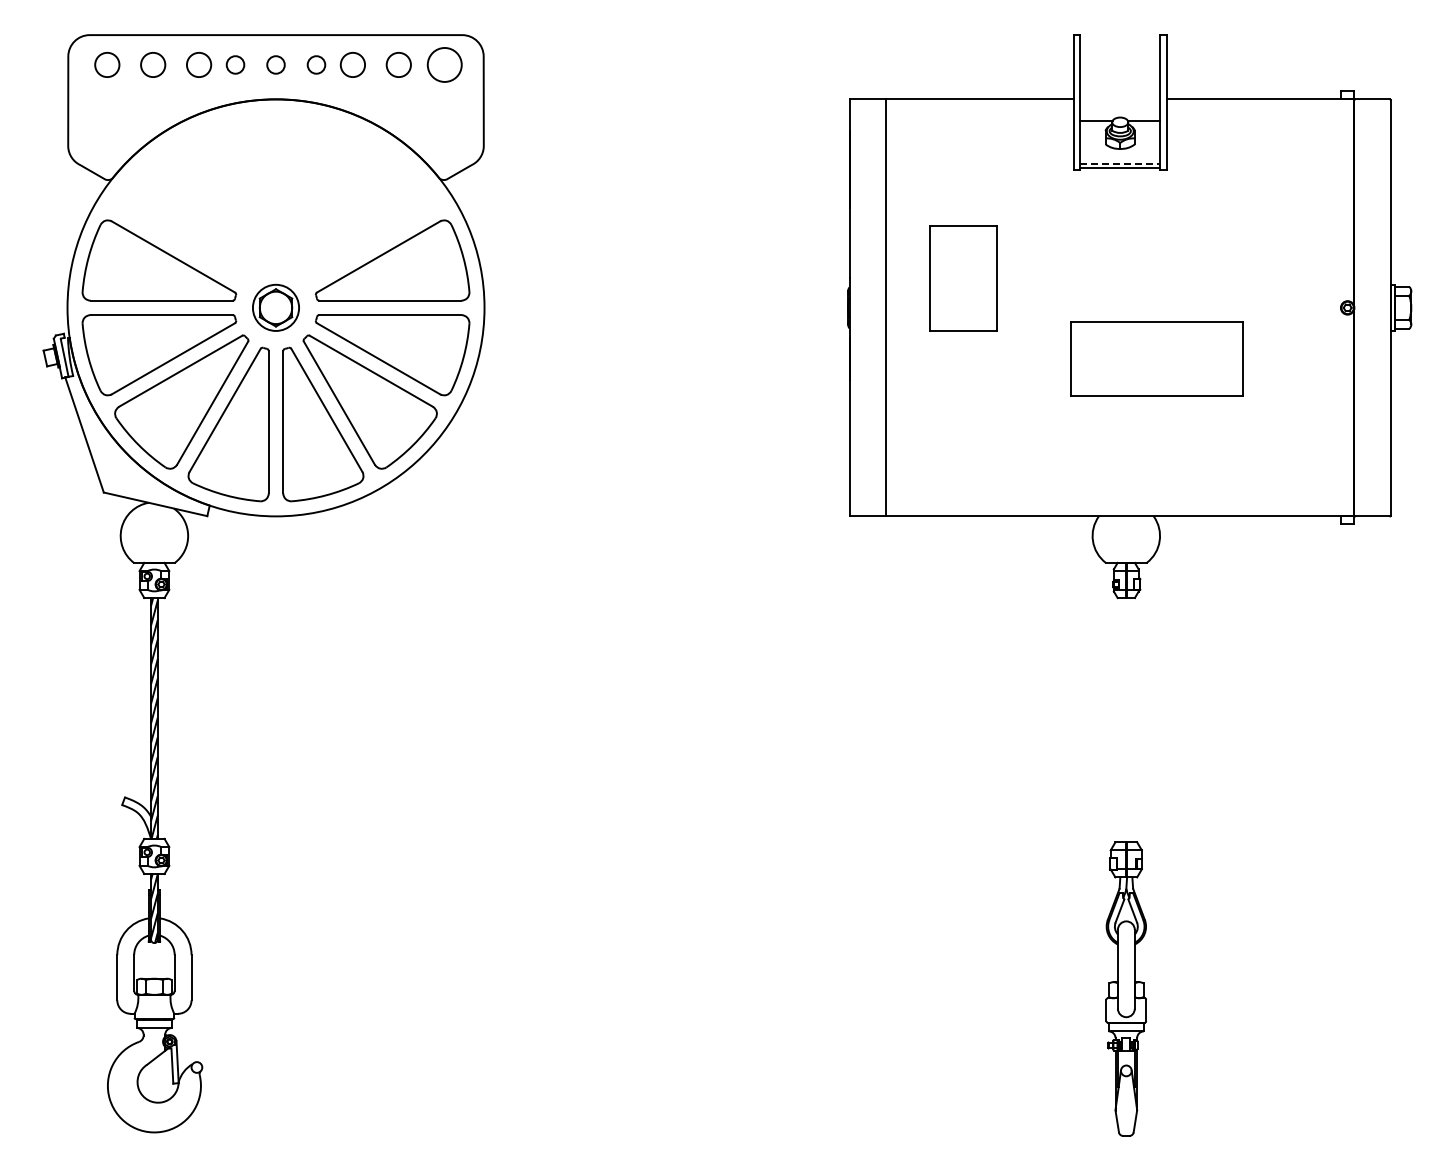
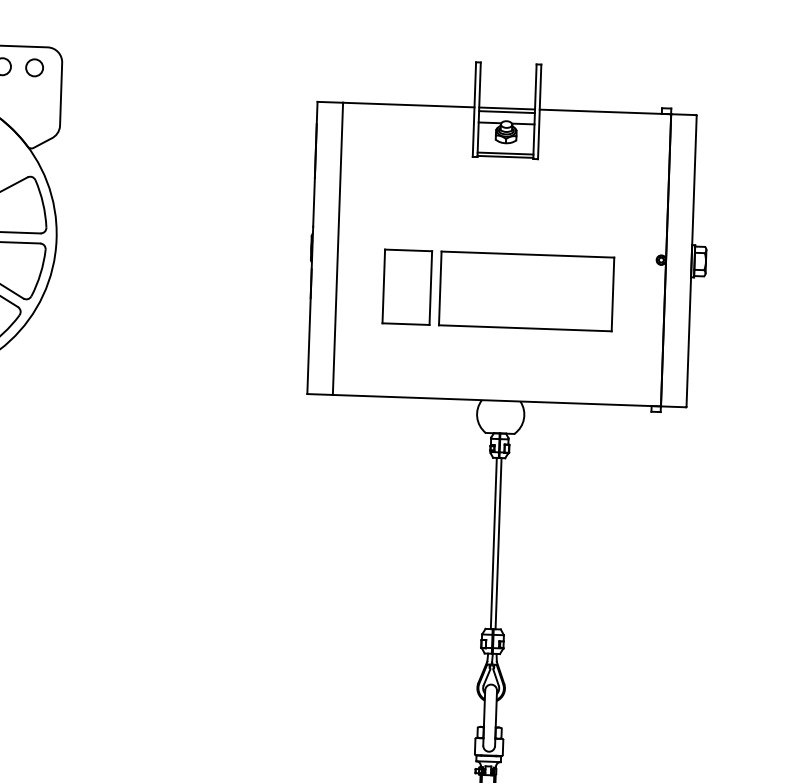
circle: (444, 64) -> (34, 67), size x0.71
line: (1120, 99) -> (507, 108), added
line: (1120, 104) -> (507, 112), added
line: (1120, 163) -> (505, 153), dashed -> solid
part: (963, 278) -> (407, 287), moved
part: (1156, 359) -> (526, 291), size x1.43
line: (1122, 720) -> (493, 543), added
line: (1129, 720) -> (498, 543), added

